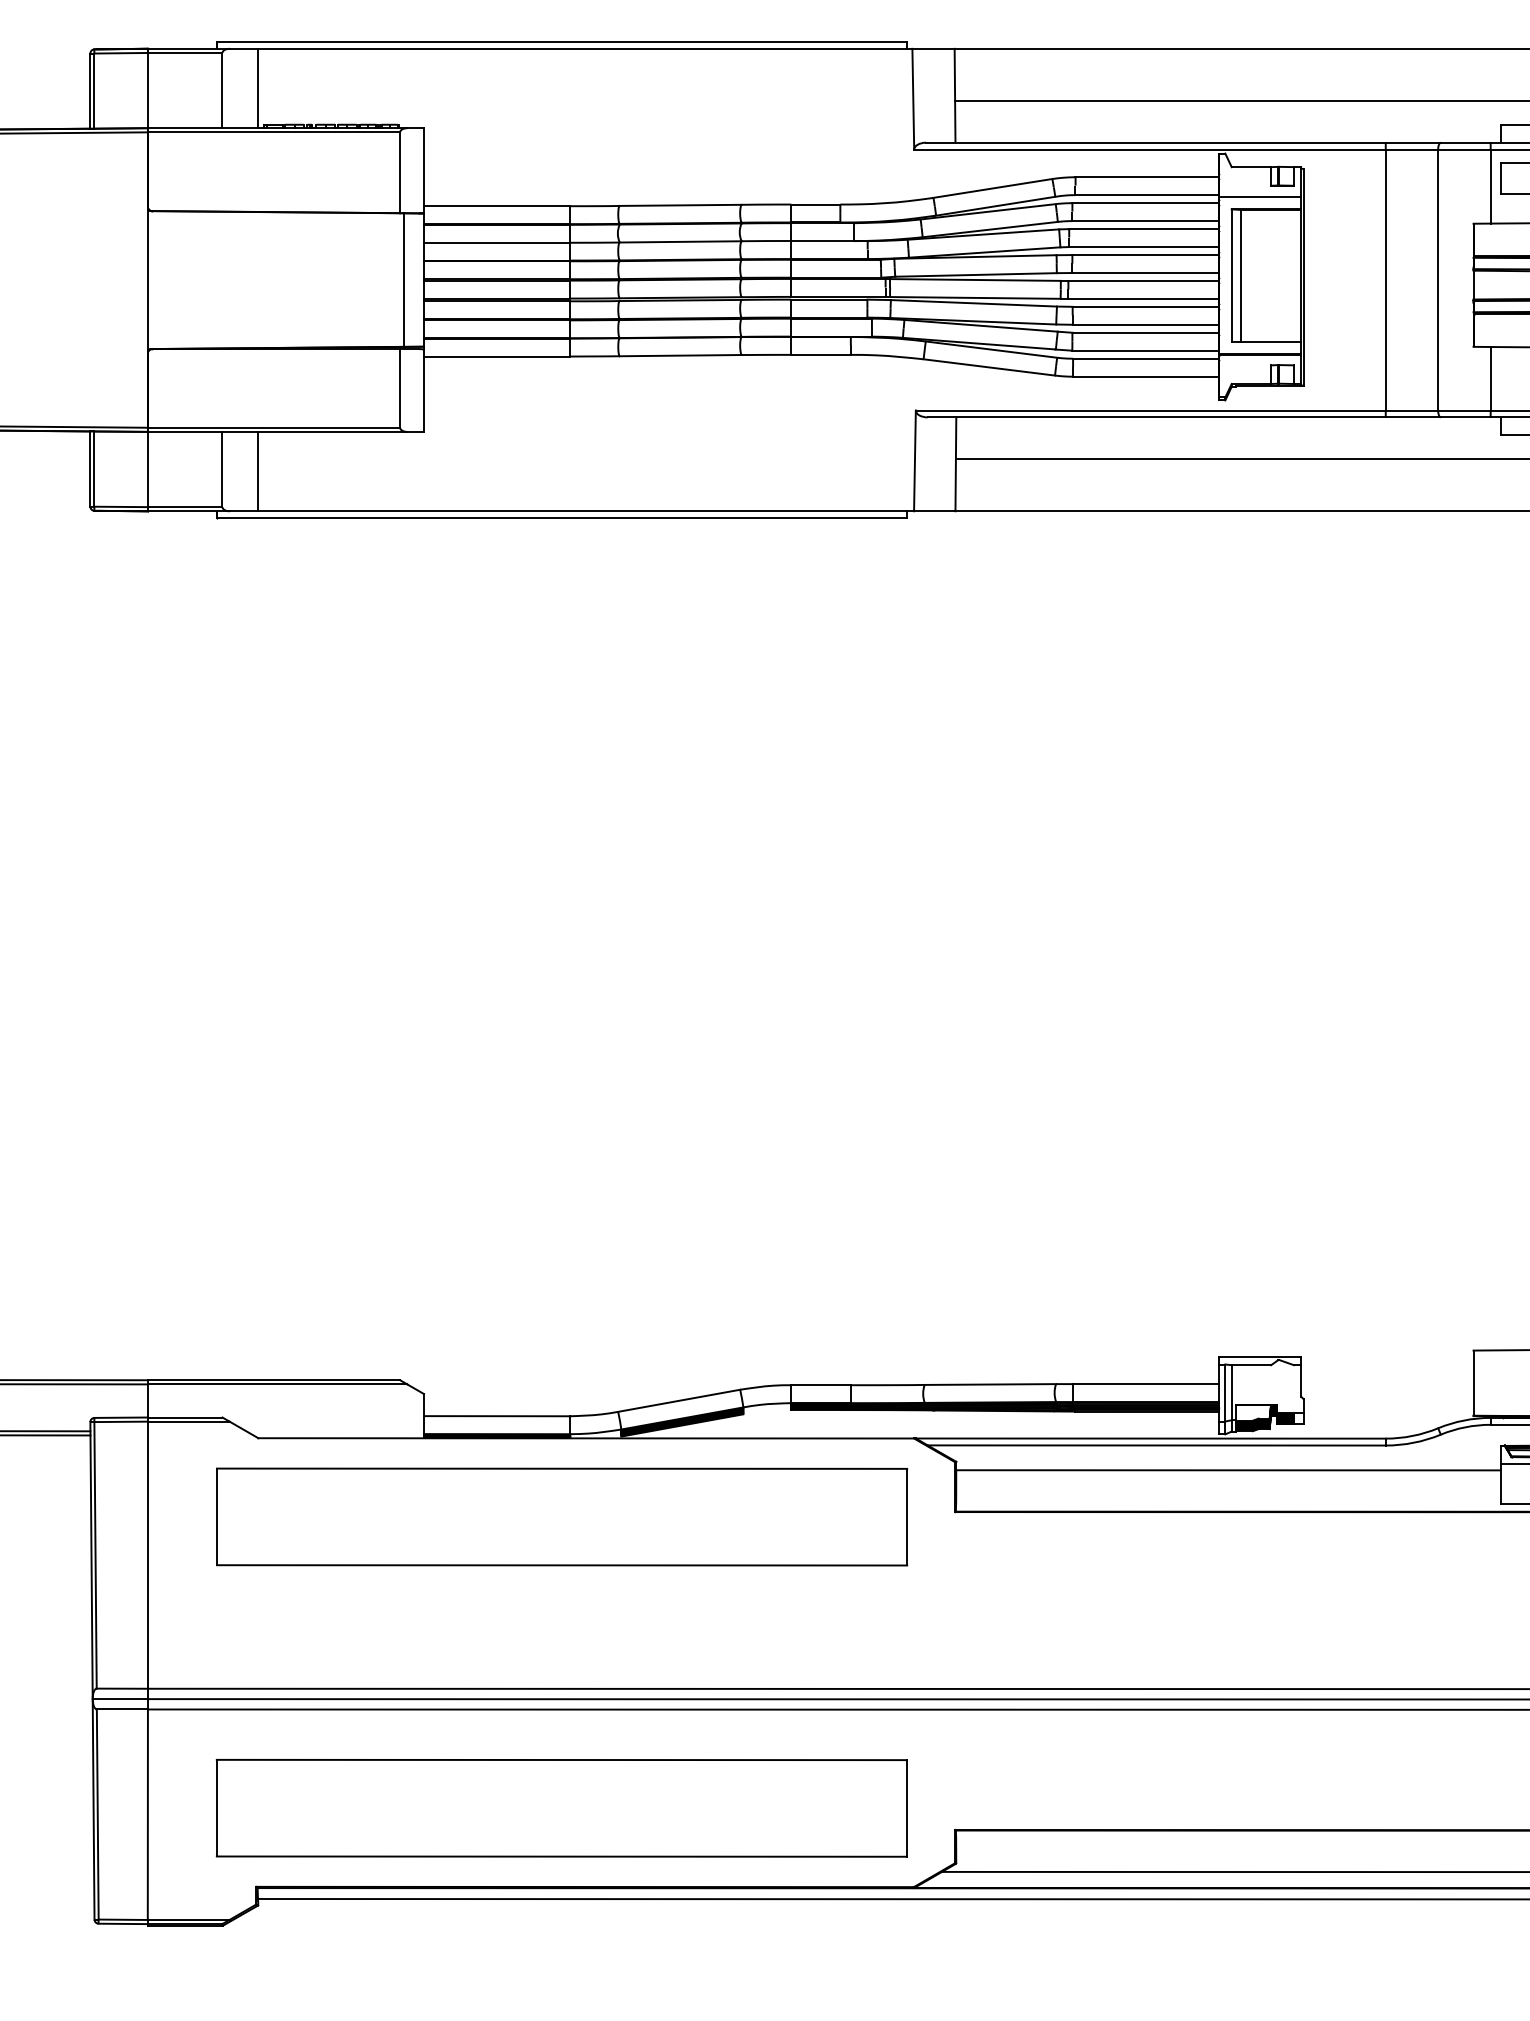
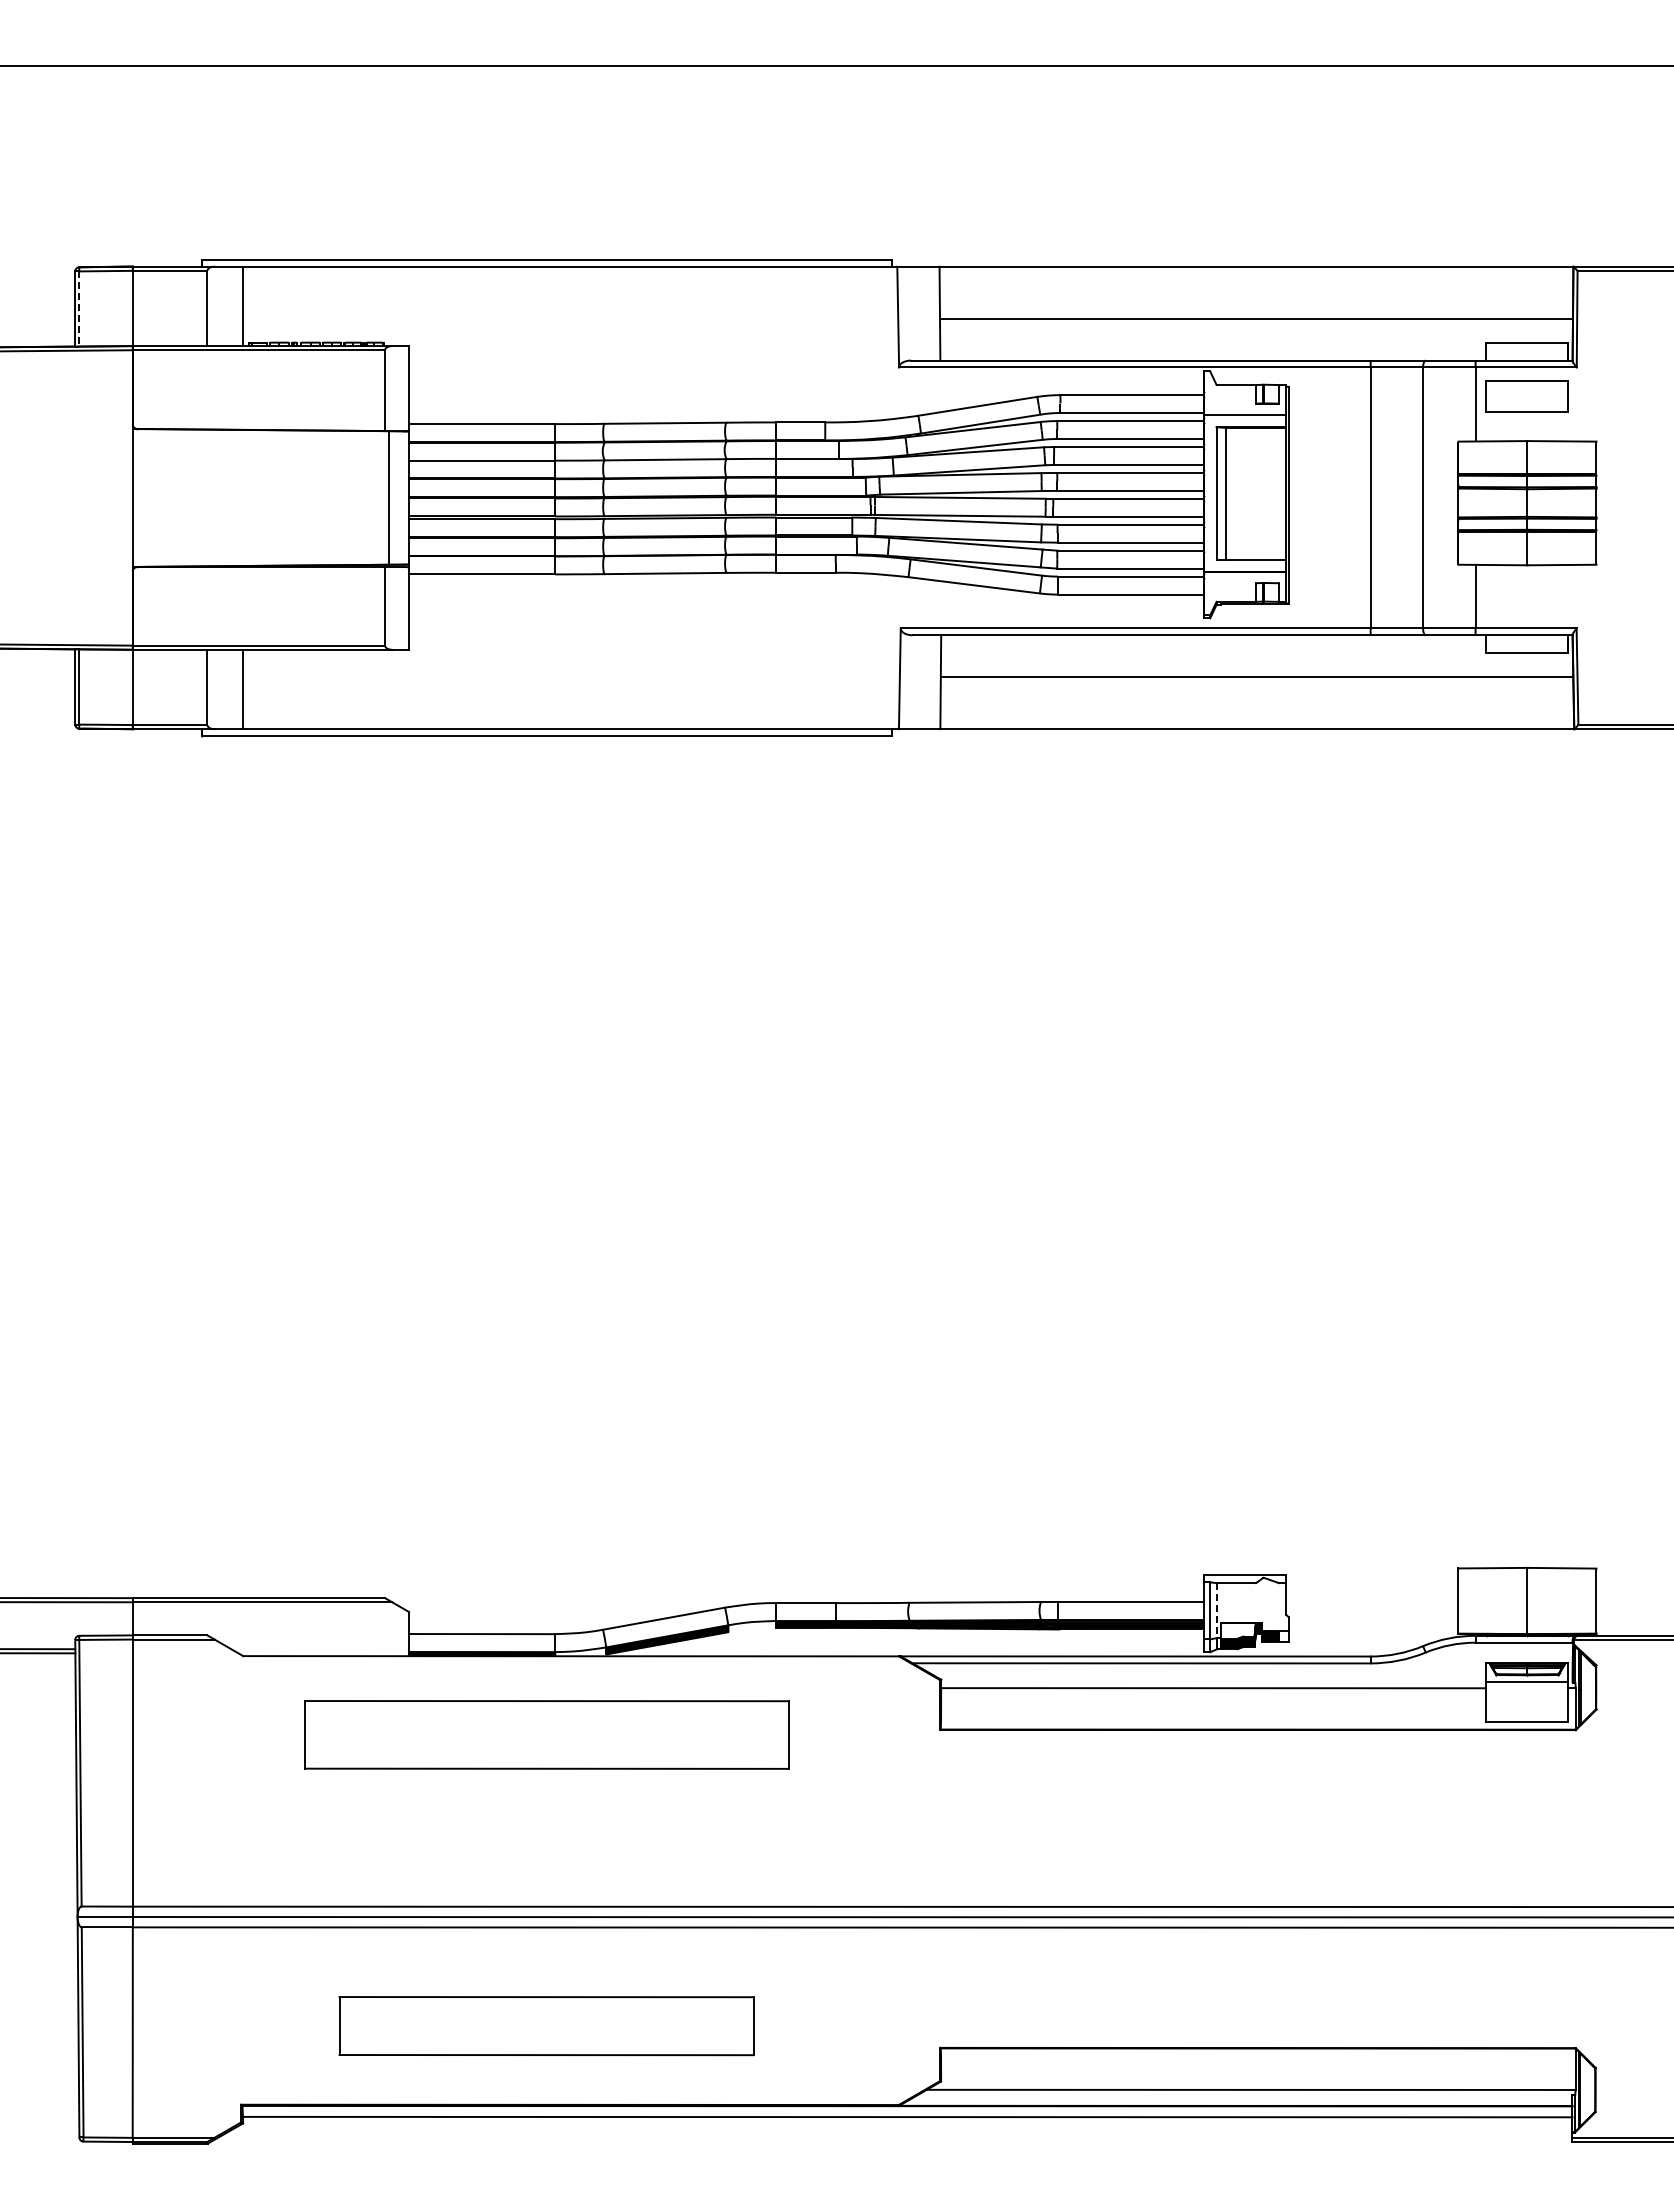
line: (94, 91) -> (79, 309), solid -> dashed
line: (1231, 1392) -> (1216, 1610), solid -> dashed
part: (561, 1516) -> (546, 1734), size x0.7
part: (561, 1807) -> (546, 2025), size x0.6

